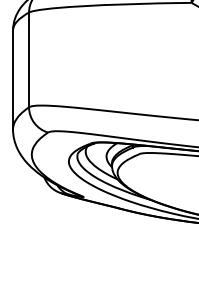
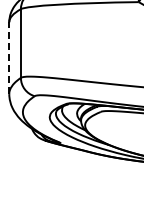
line: (13, 80) -> (9, 58), solid -> dashed

